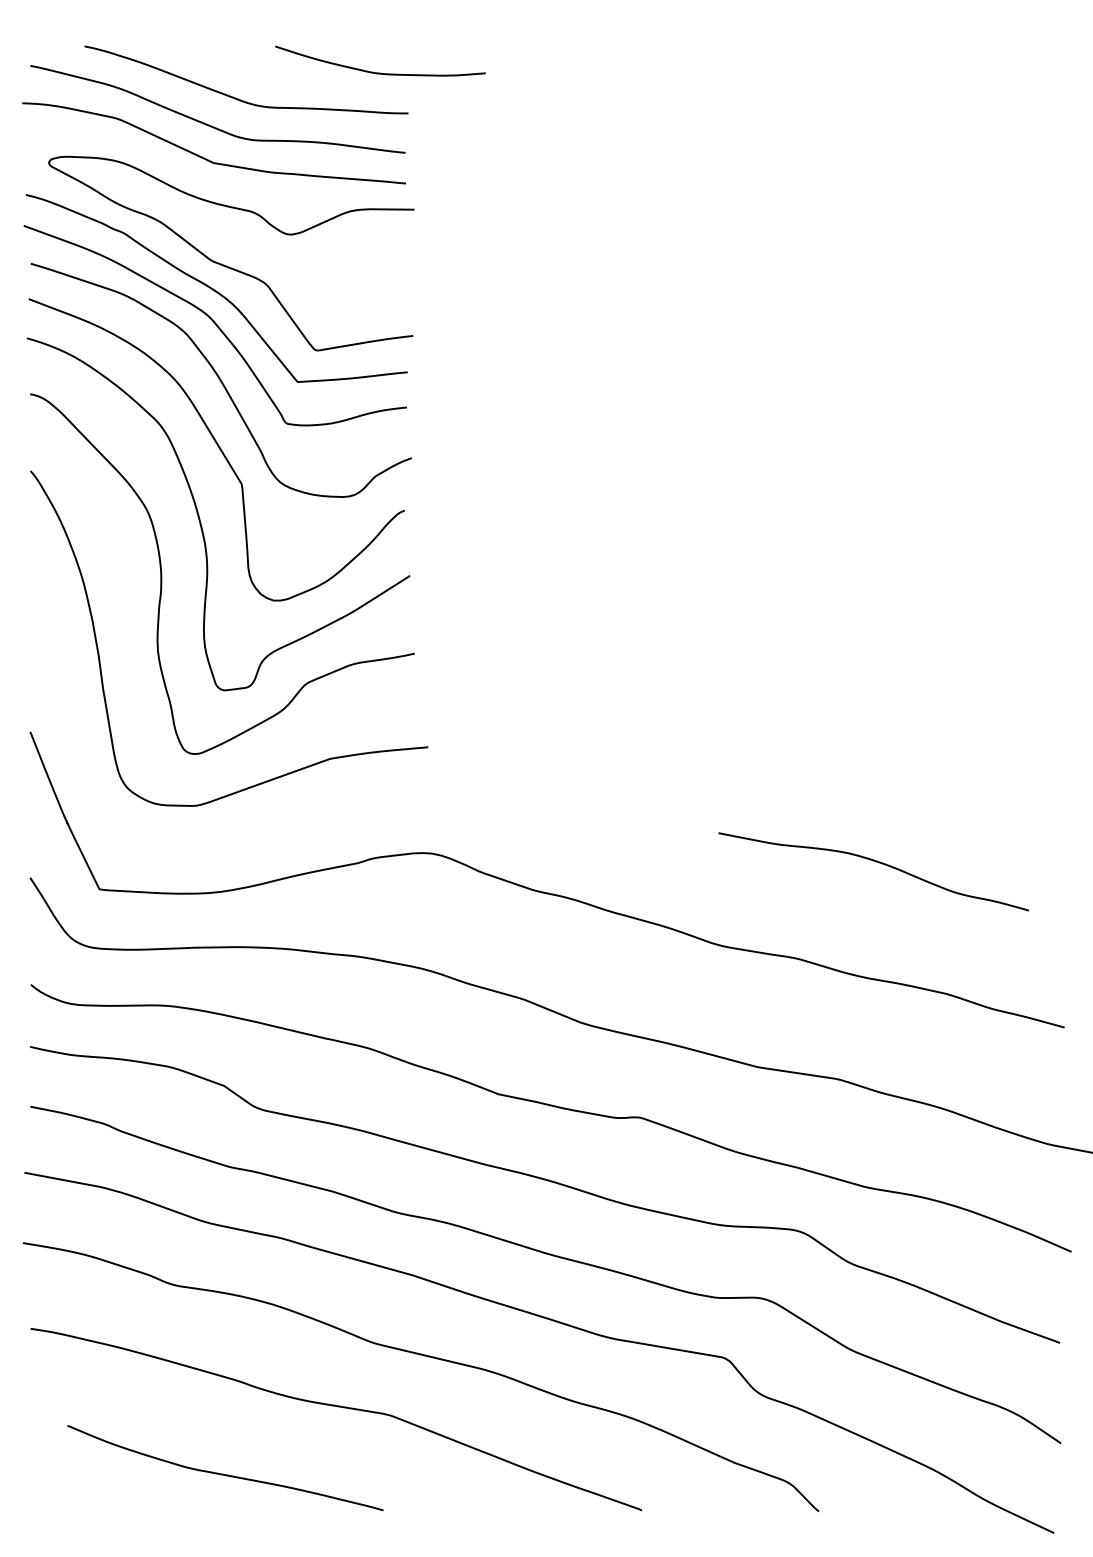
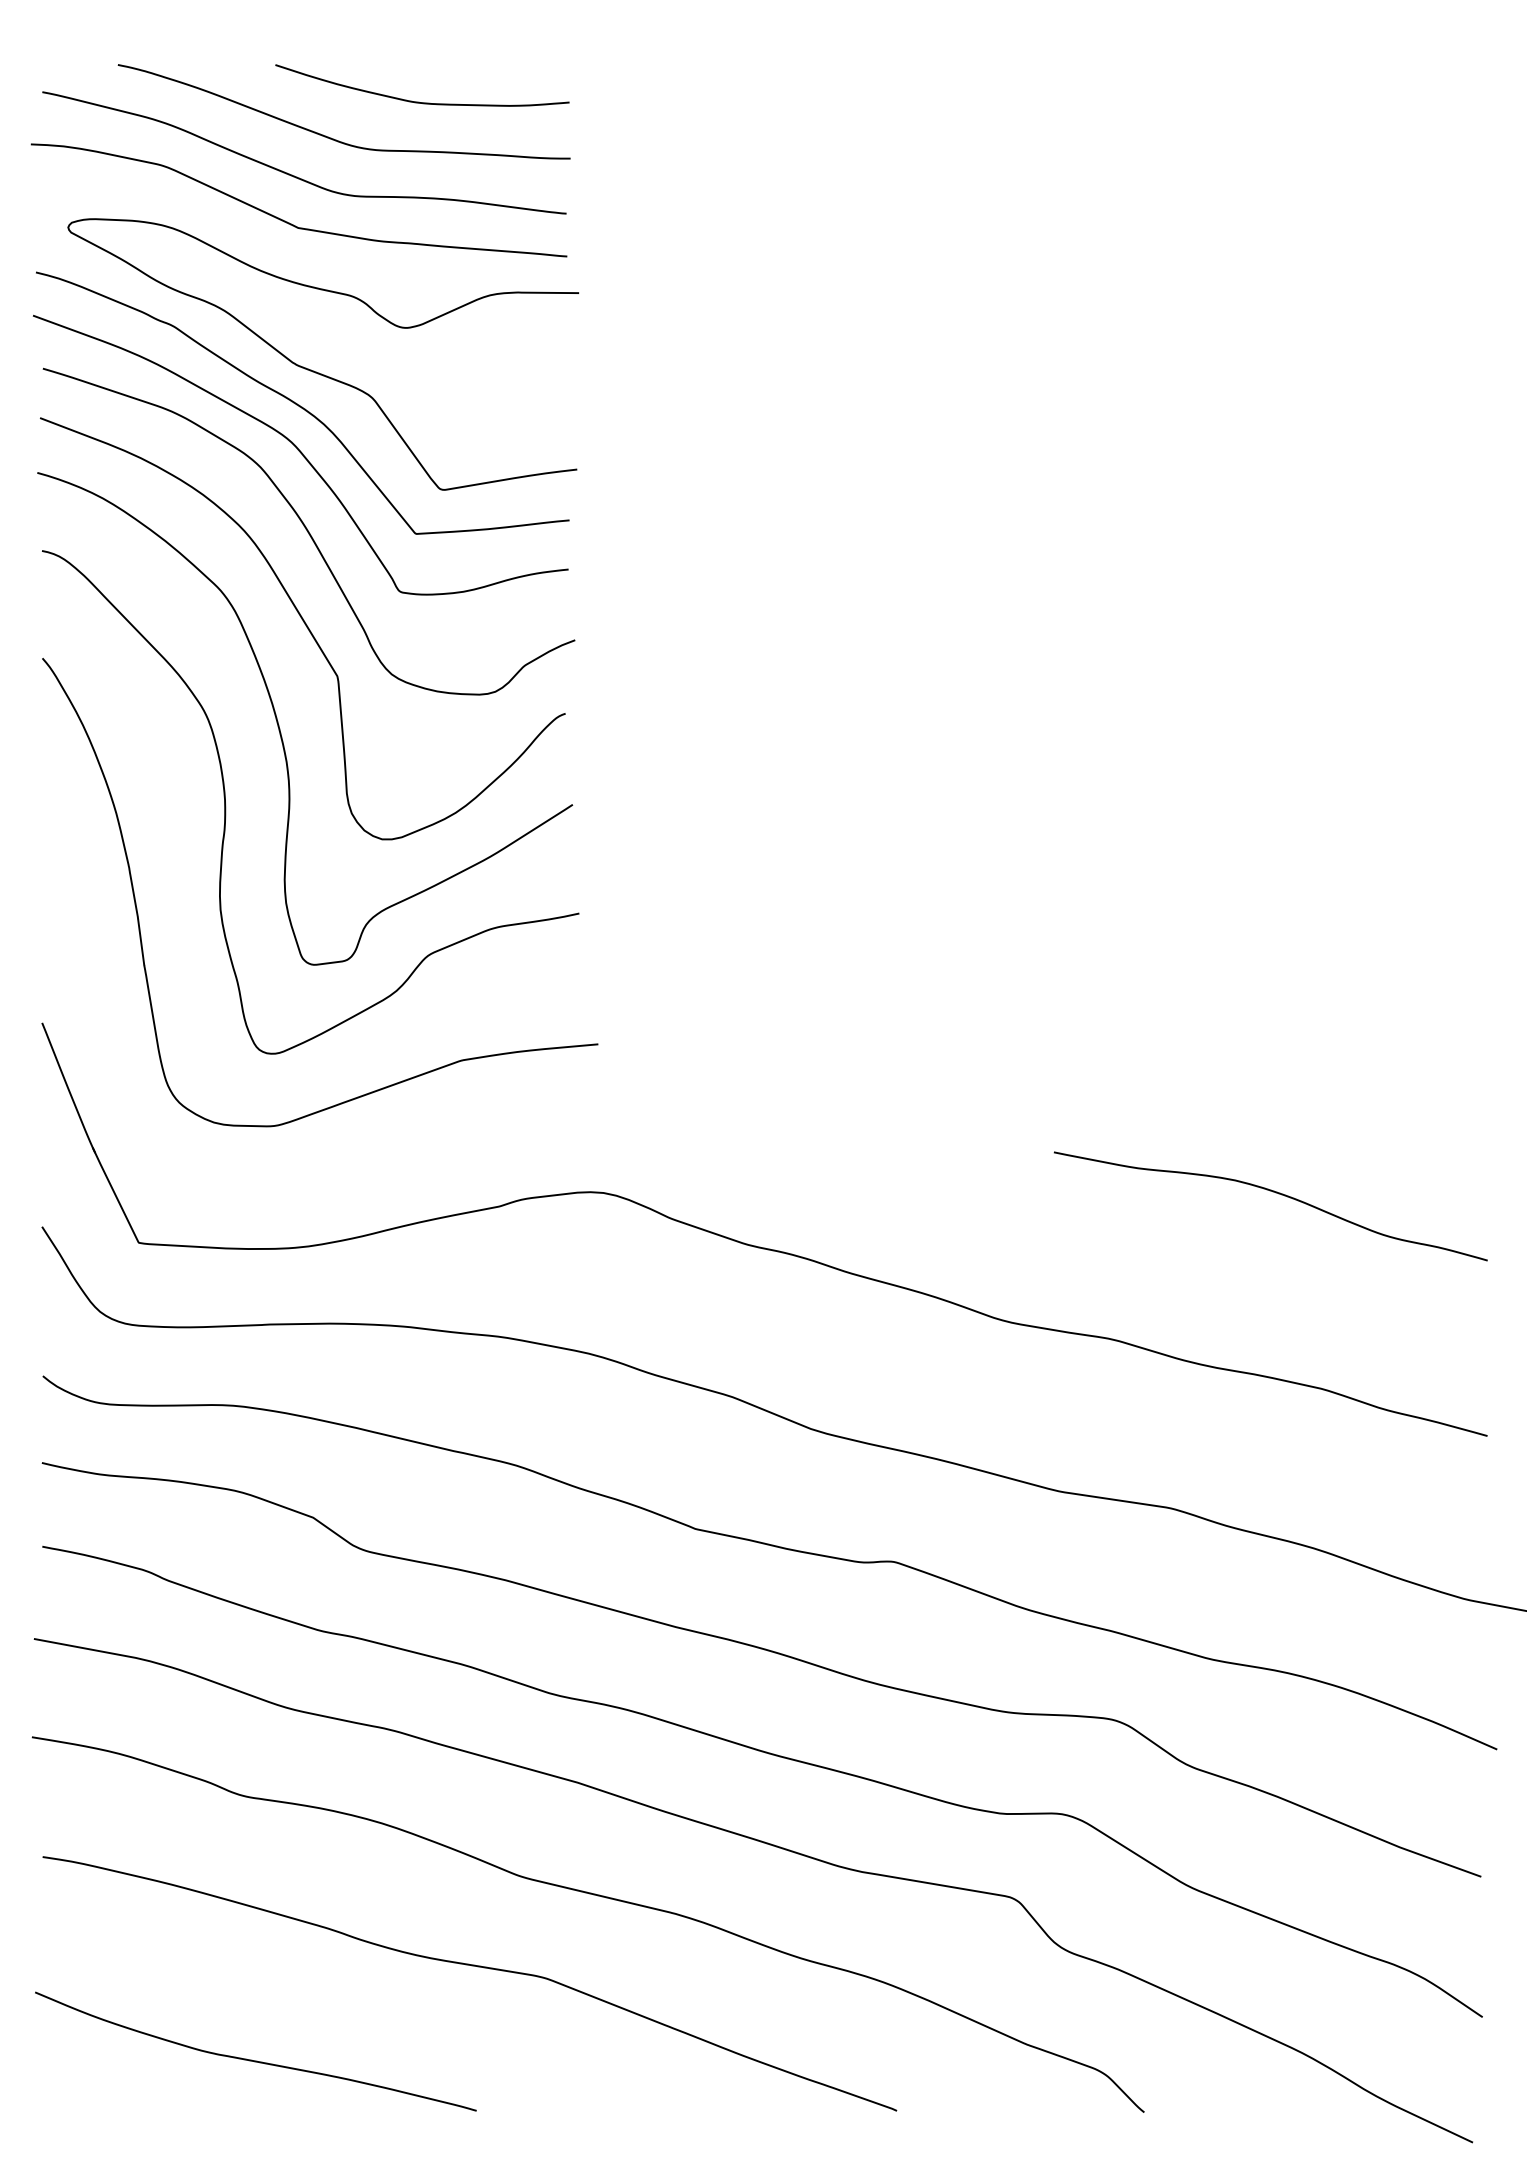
curve: (378, 72) -> (419, 101), moved
curve: (877, 862) -> (1275, 1193), moved
curve: (222, 1473) -> (251, 2059), moved

